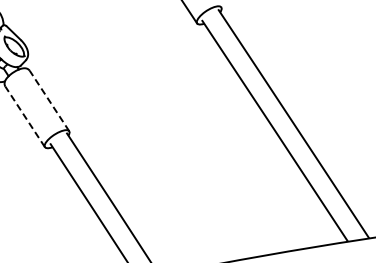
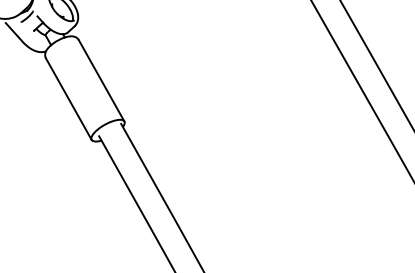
line: (49, 100) -> (101, 80), dashed -> solid
line: (24, 116) -> (67, 98), dashed -> solid

